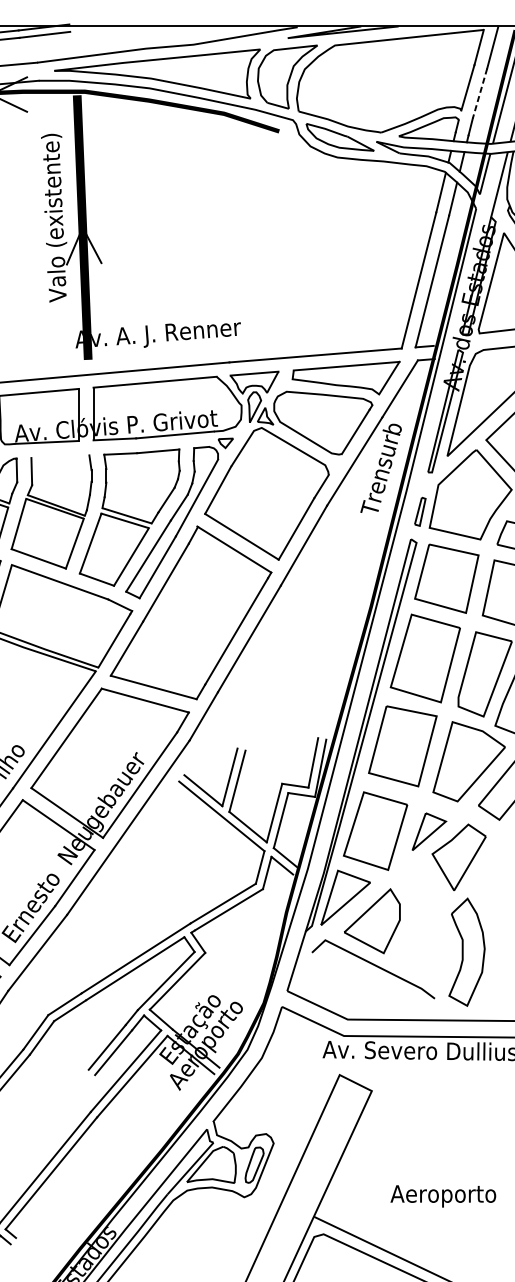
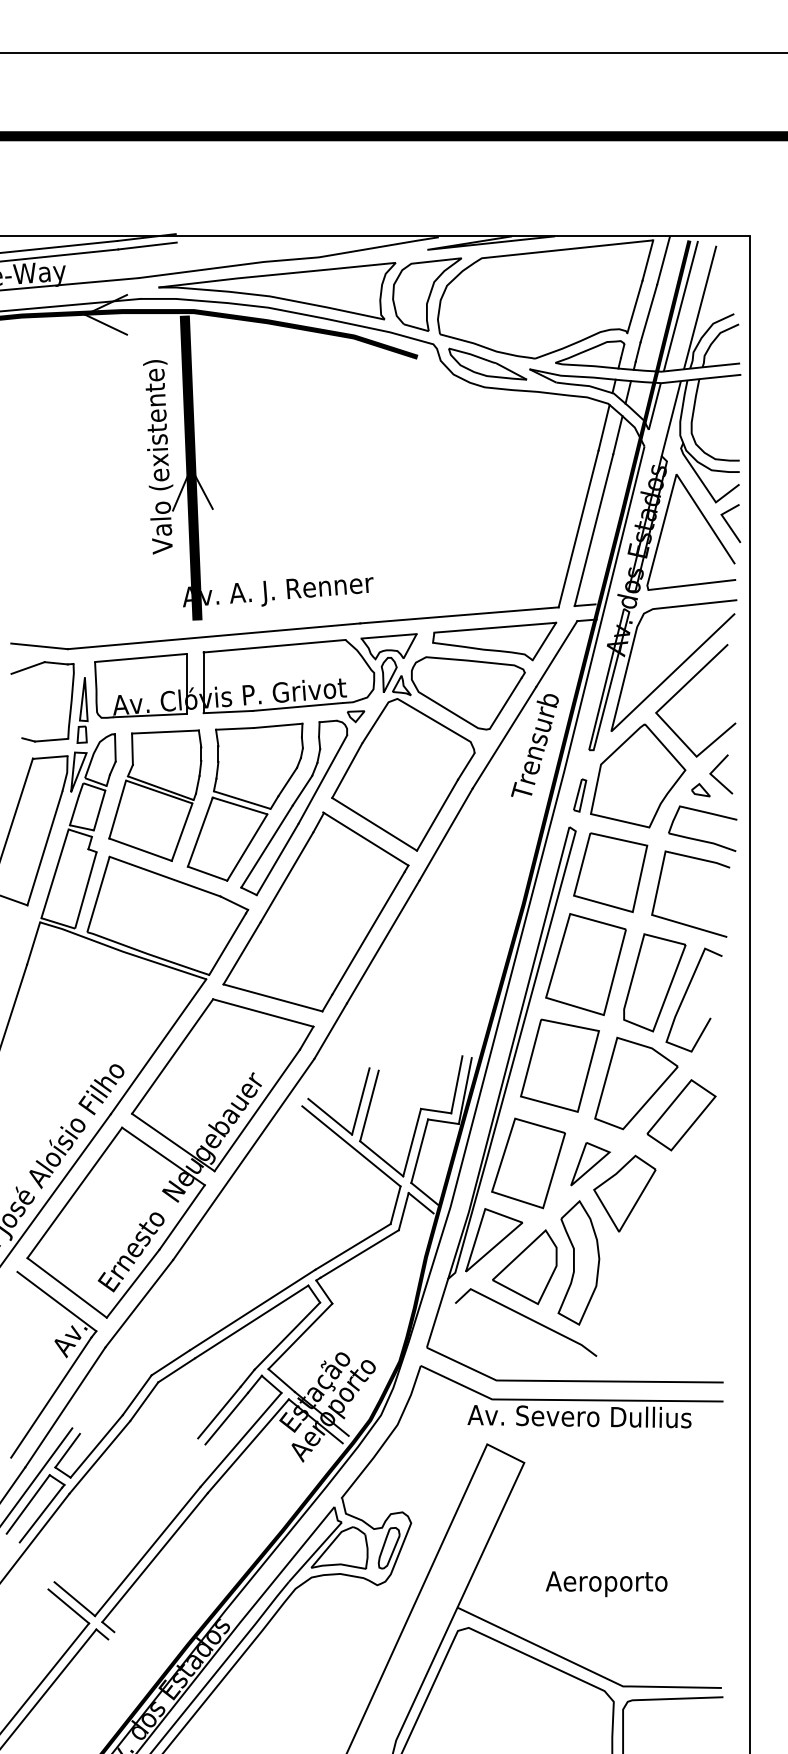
line: (479, 93) -> (648, 313), dashed -> solid
line: (60, 456) -> (165, 731), added
part: (466, 951) -> (578, 1262), moved

